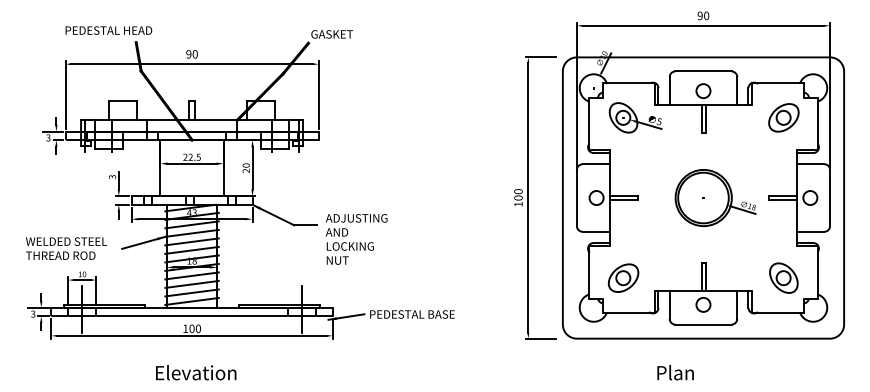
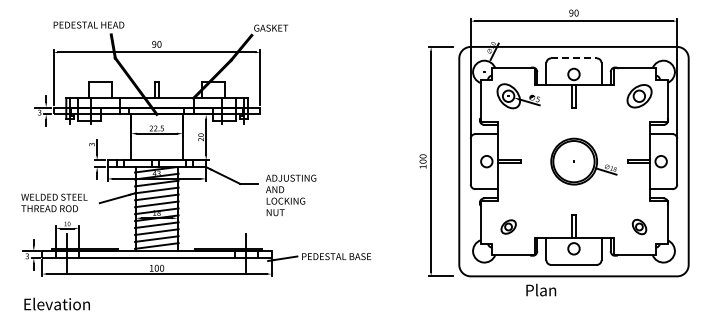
line: (702, 71) -> (573, 58), solid -> dashed
part: (623, 277) -> (508, 226), size x0.6
part: (783, 277) -> (639, 226), size x0.6
text: (195, 371) -> (56, 303), moved
text: (675, 371) -> (541, 289), moved

